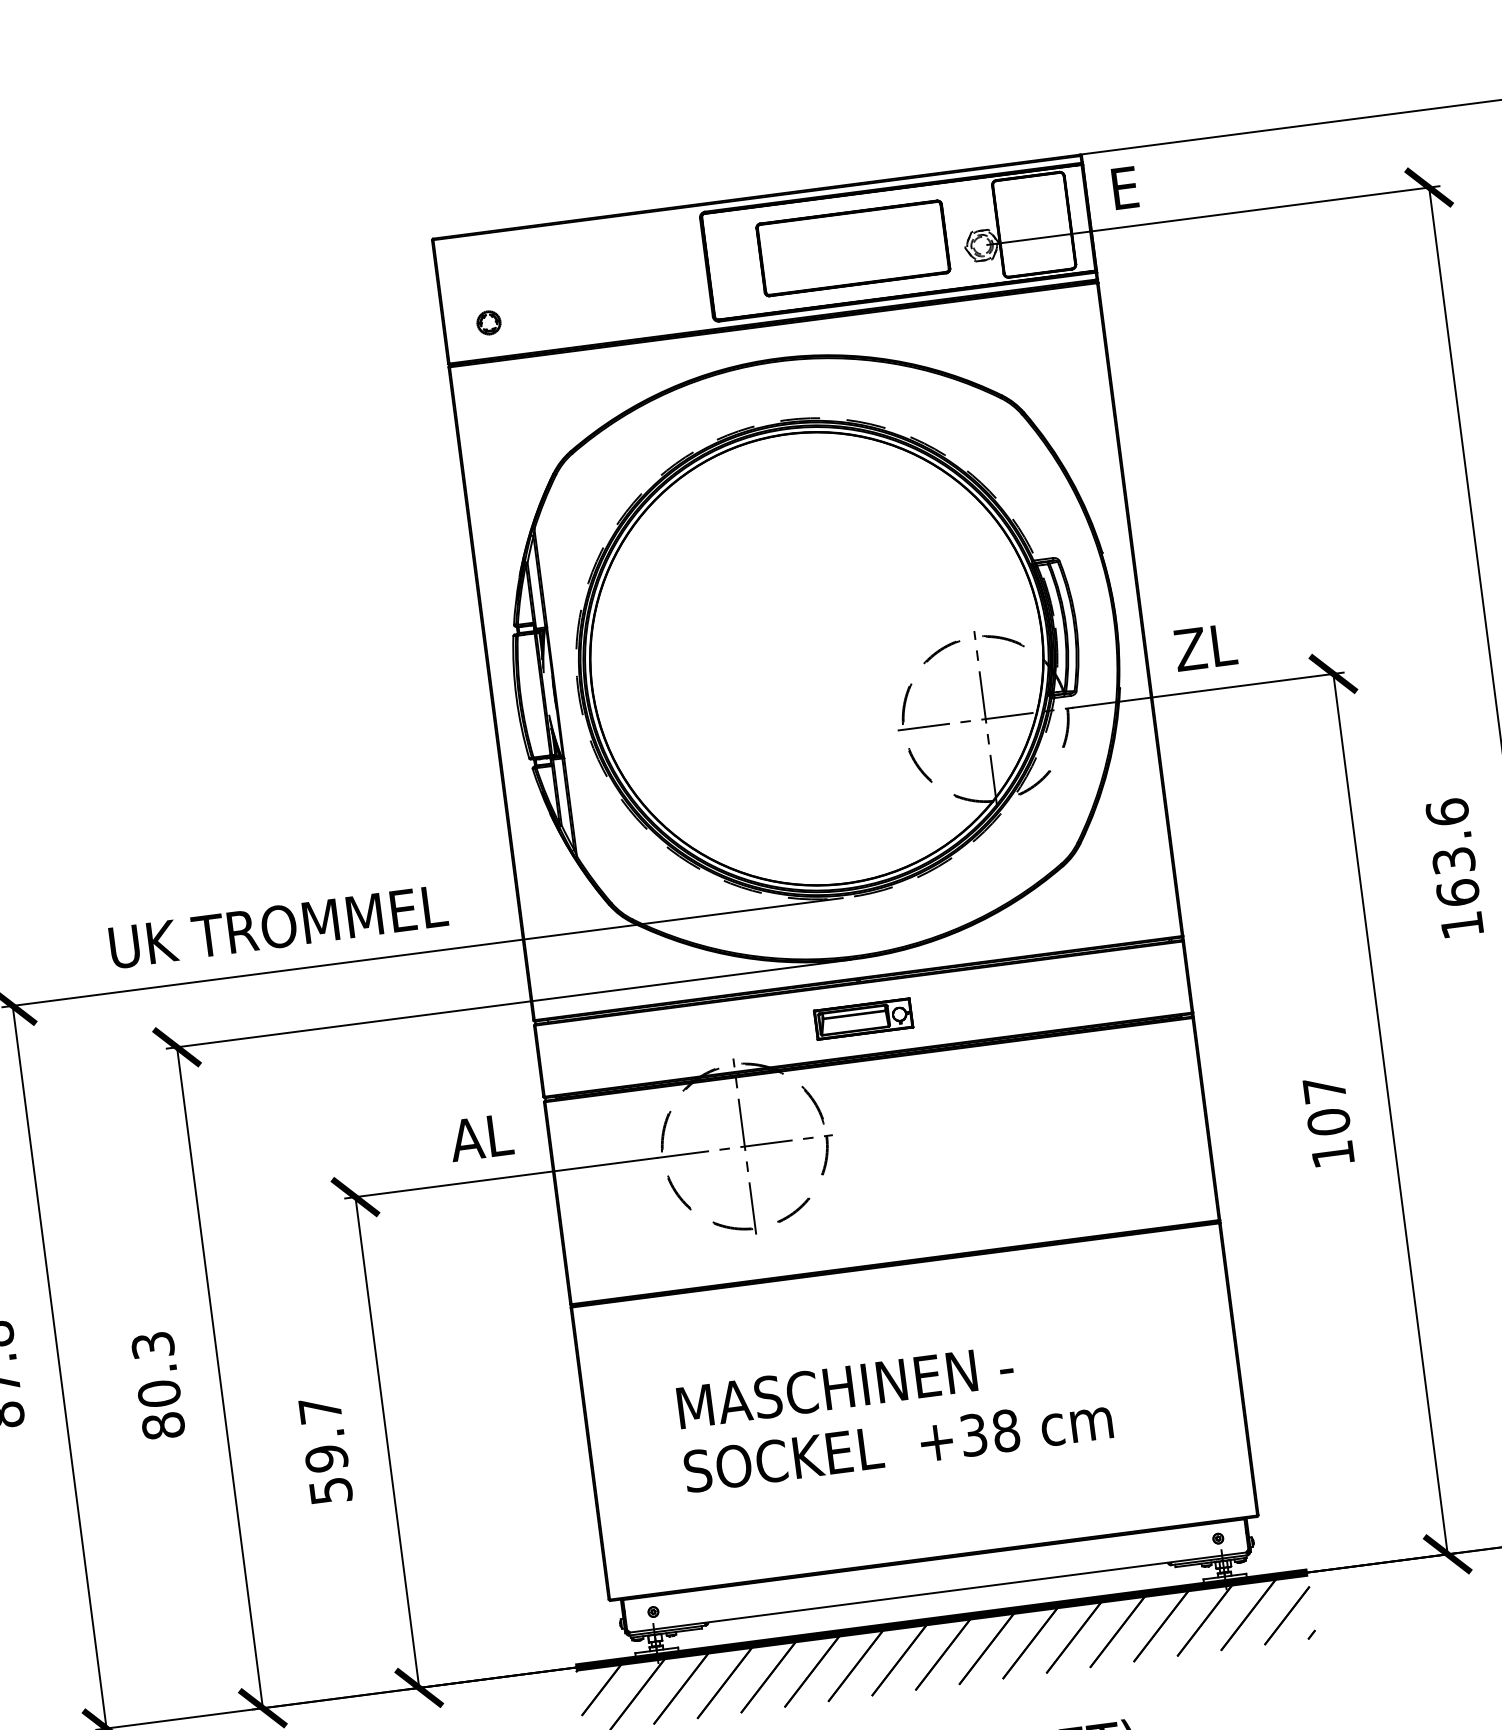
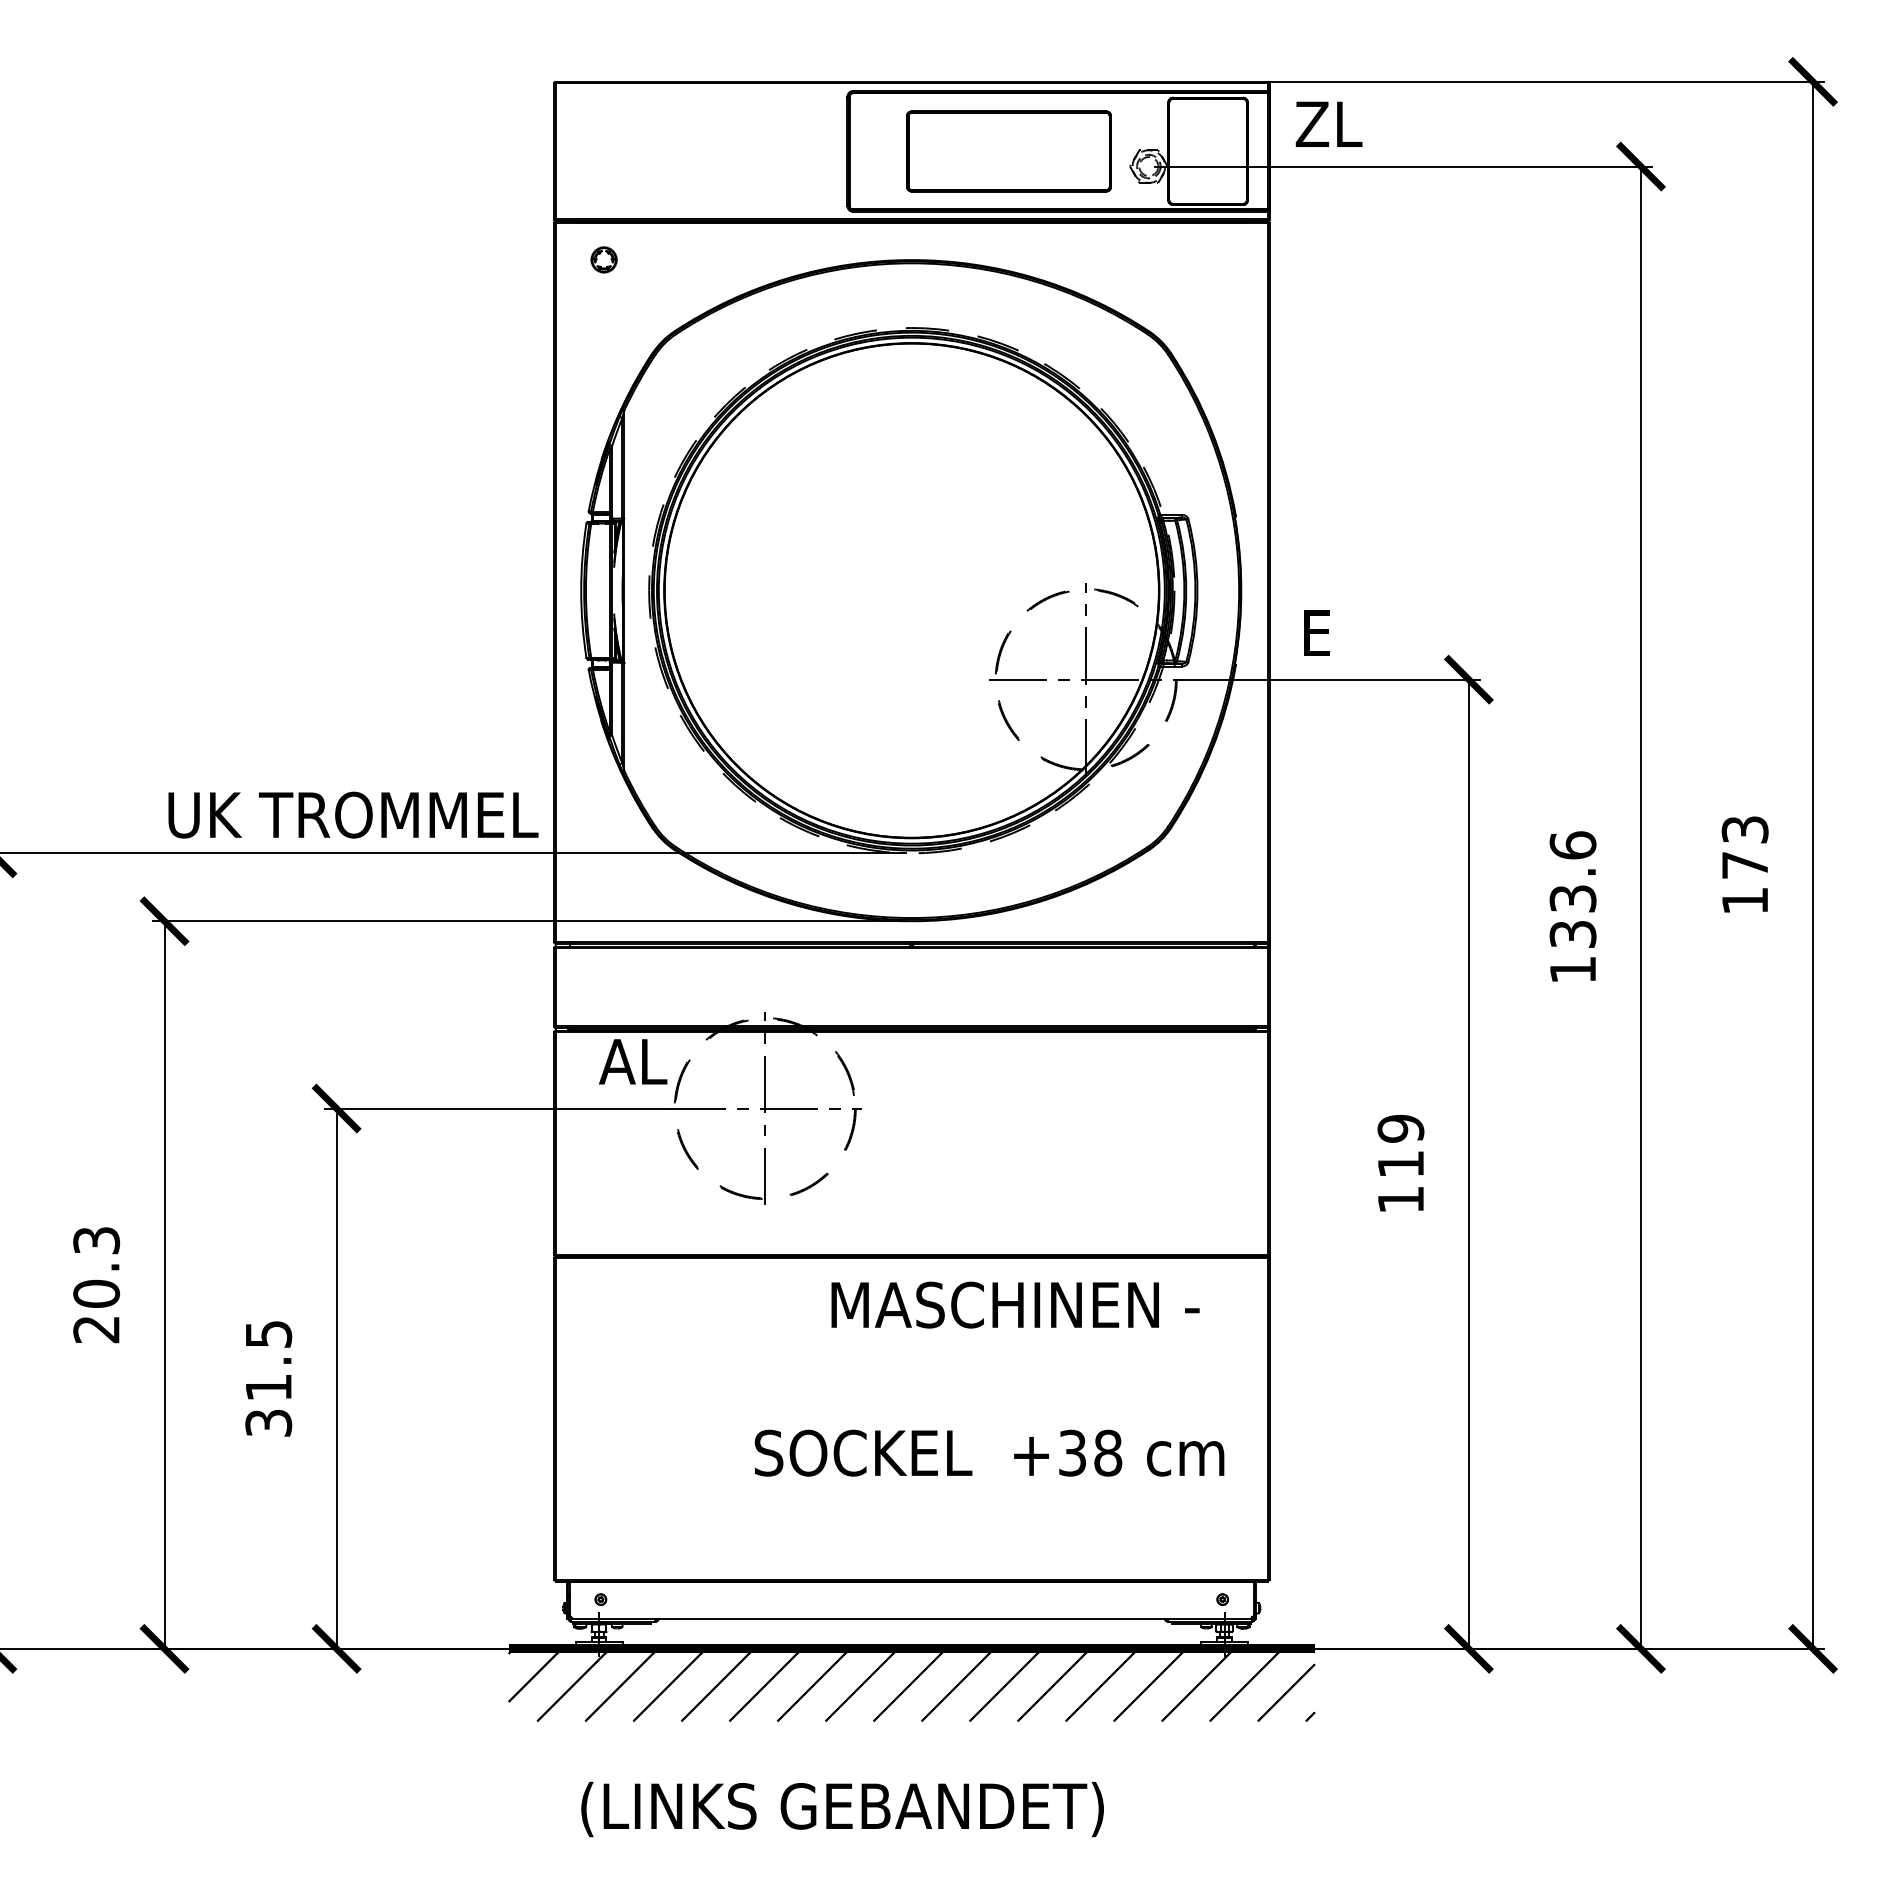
text: (1140, 185) -> (1328, 123), E -> ZL
part: (488, 322) -> (603, 259), moved
text: (1205, 646) -> (1334, 632), ZL -> E
text: (1457, 893) -> (1572, 934), 163.6 -> 133.6
text: (278, 926) -> (353, 814), moved
part: (863, 1019) -> (911, 987), removed
text: (1326, 1106) -> (1400, 1146), 107 -> 119
text: (481, 1137) -> (633, 1061), moved
text: (845, 1386) -> (1015, 1304), moved
text: (163, 1426) -> (96, 1329), 80.3 -> 20.3
text: (898, 1444) -> (989, 1452), moved
text: (325, 1450) -> (268, 1378), 59.7 -> 31.5

